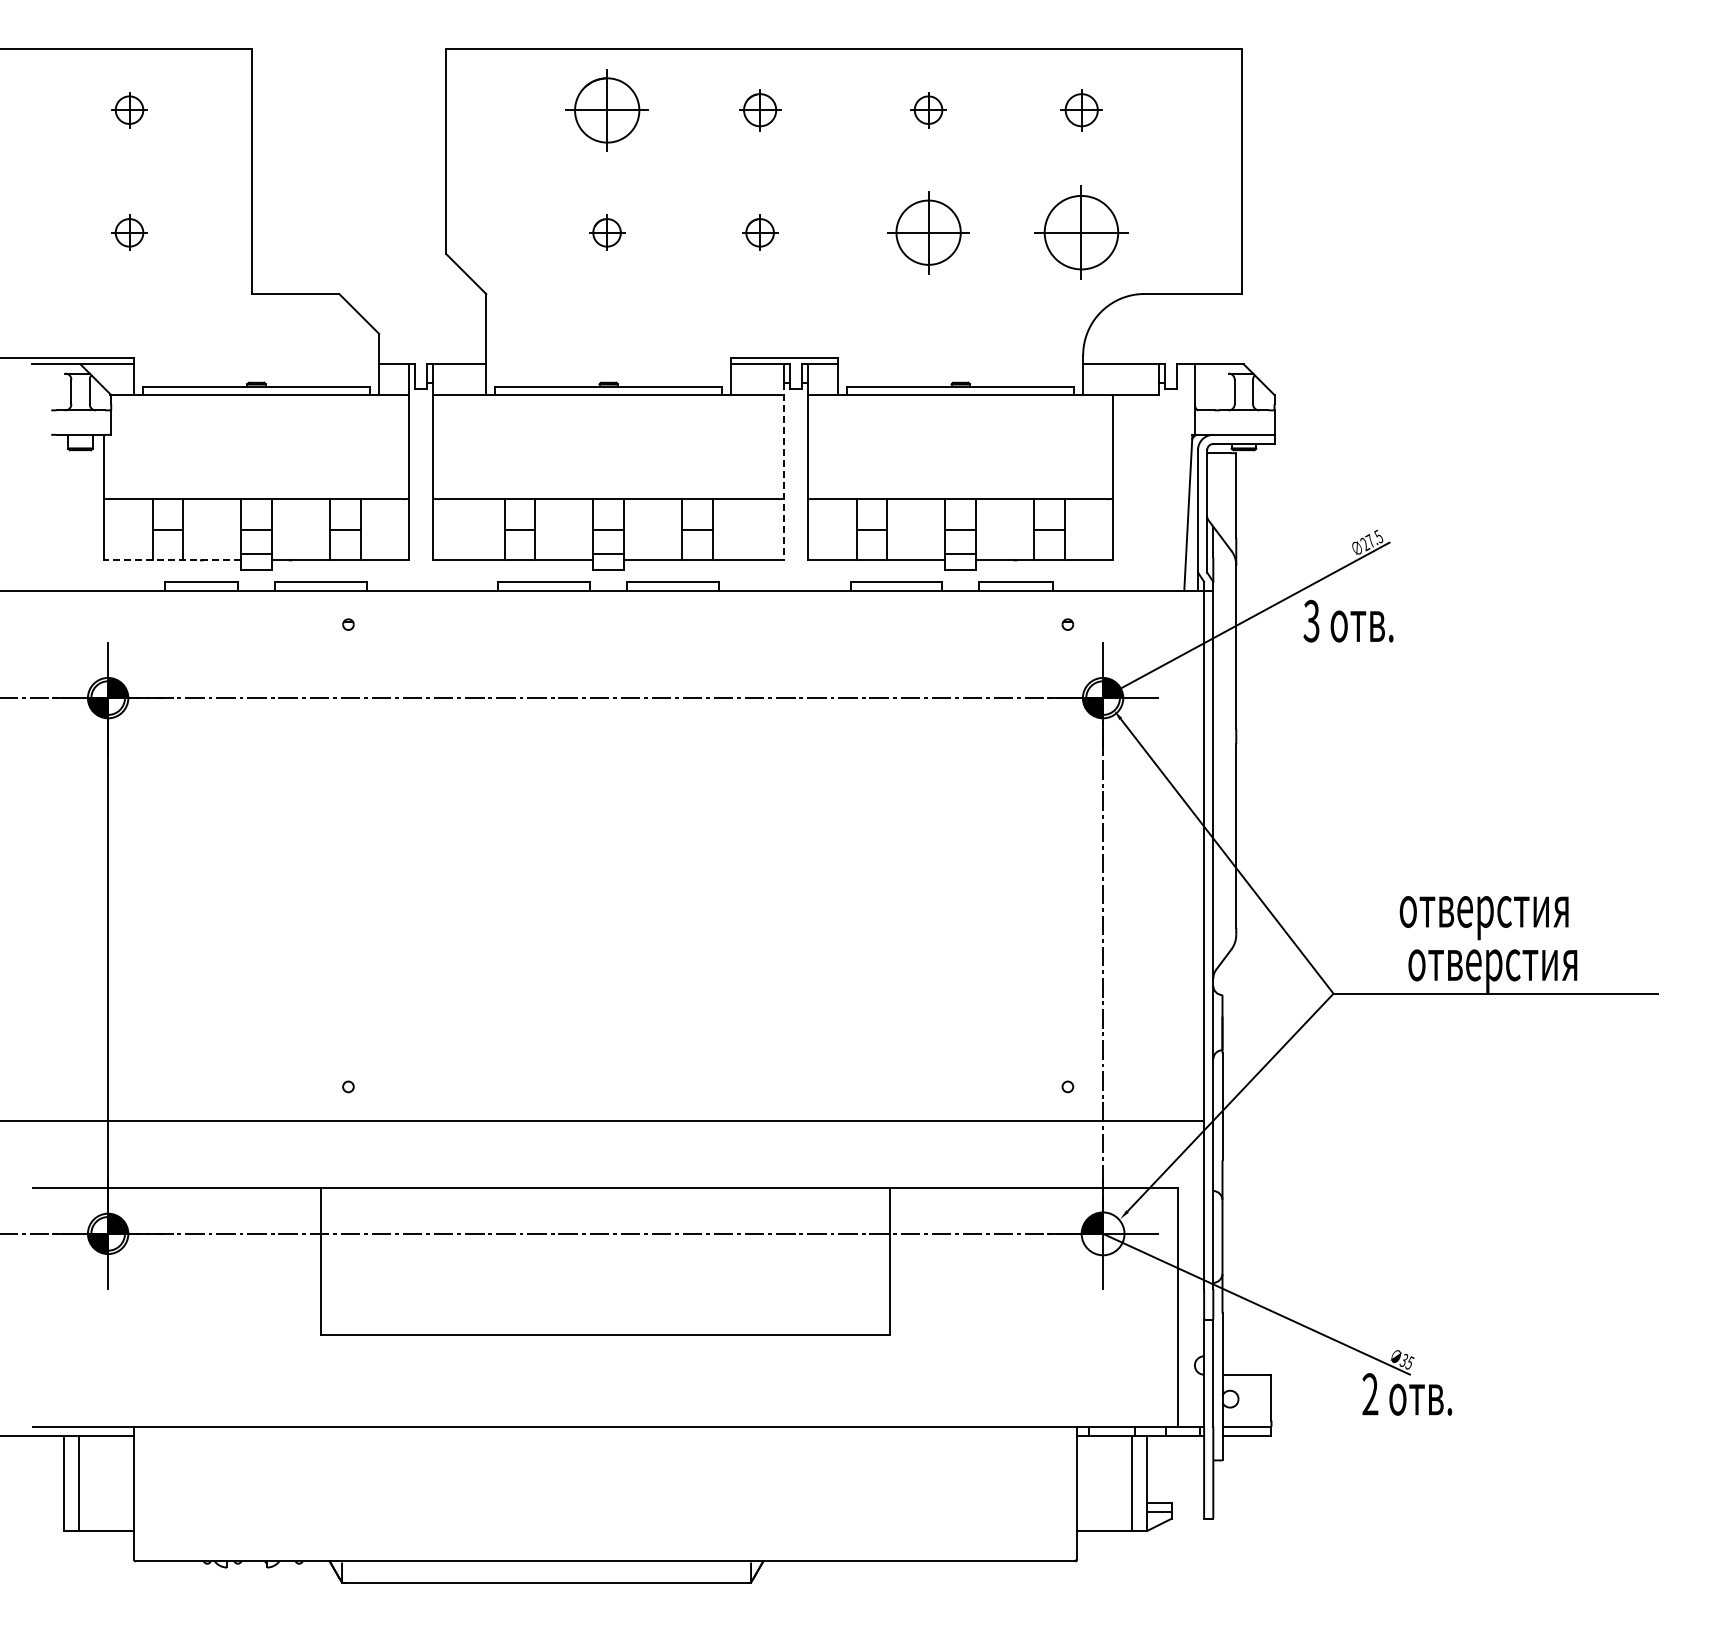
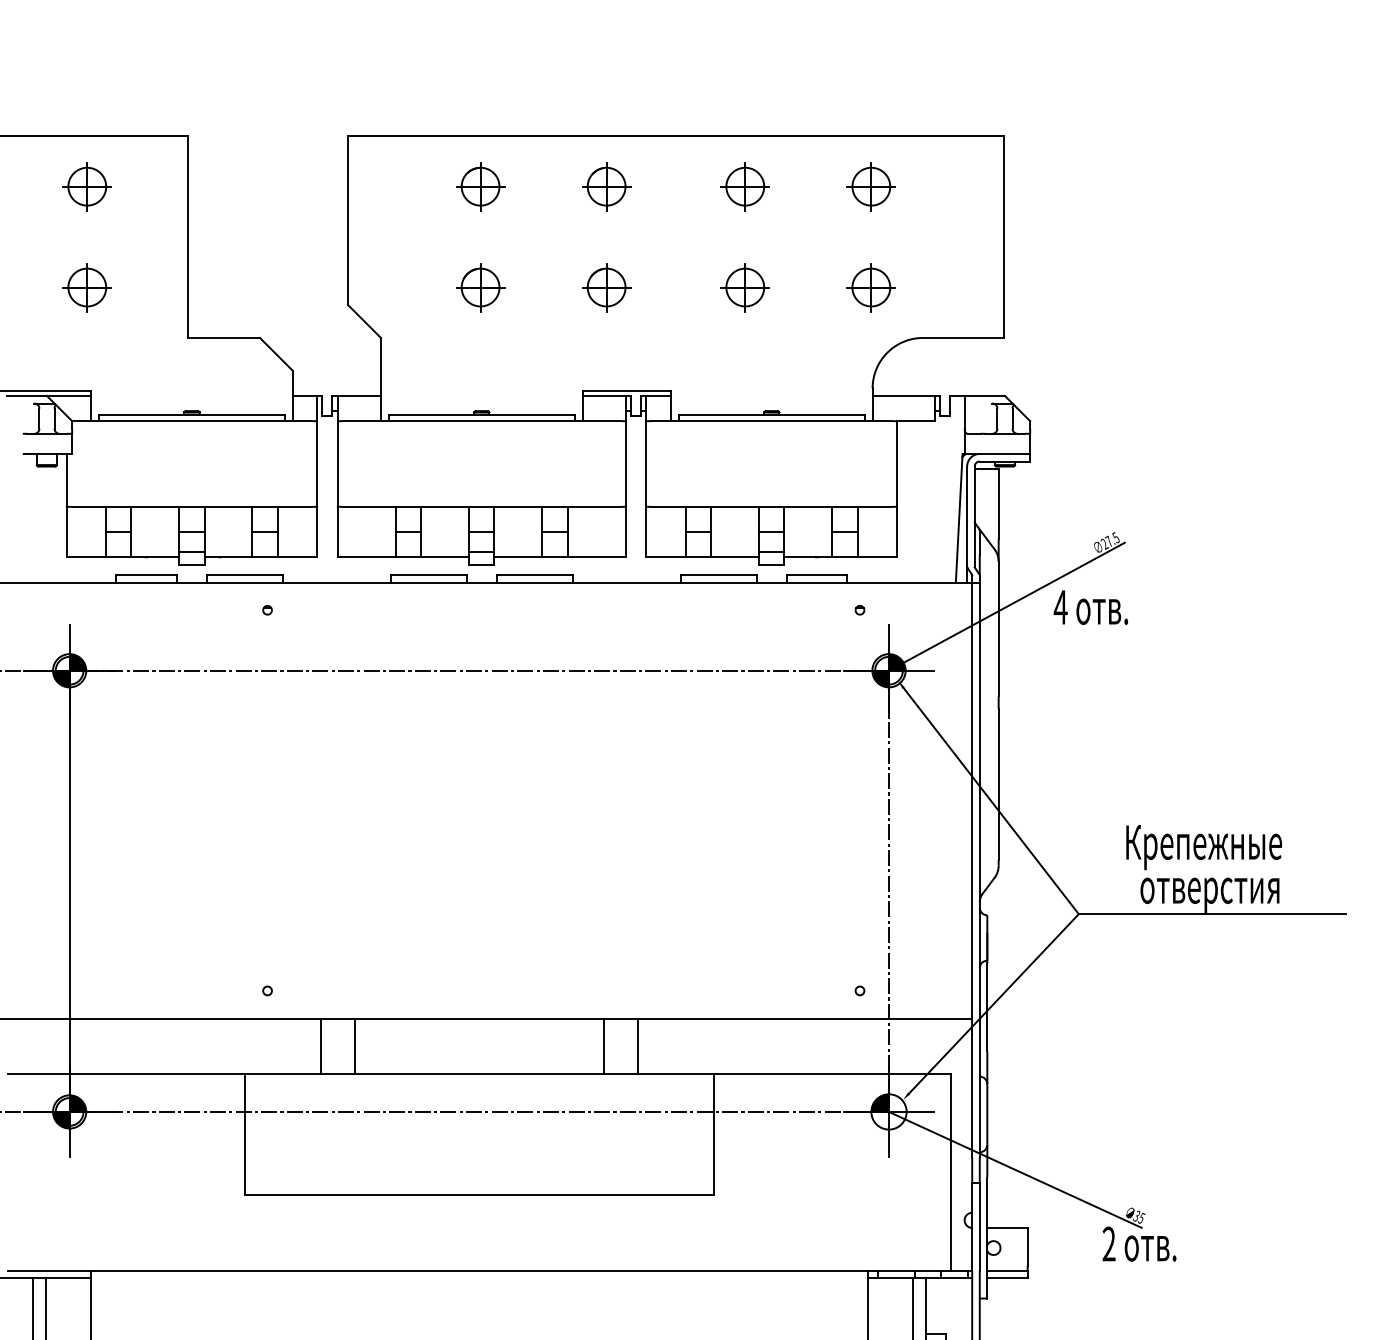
part: (129, 109) -> (87, 186), size x1.67
part: (606, 109) -> (480, 186), size x0.71
part: (759, 109) -> (606, 186), size x1.43
part: (928, 109) -> (745, 186), size x1.67
part: (1081, 109) -> (871, 186), size x1.43
part: (129, 232) -> (87, 287), size x1.67
part: (606, 232) -> (480, 287), size x1.67
part: (759, 232) -> (606, 287), size x1.67
part: (928, 232) -> (745, 287), size x0.71
part: (1081, 232) -> (871, 287), size x0.62
line: (783, 471) -> (625, 484), dashed -> solid
line: (172, 560) -> (122, 557), dashed -> solid
text: (1311, 620) -> (1060, 606), 3 -> 4
text: (1485, 912) -> (1203, 847), отверстия -> Крепежные
line: (412, 1153) -> (320, 1045), added
line: (454, 1153) -> (354, 1045), added
line: (757, 1153) -> (604, 1045), added
line: (798, 1153) -> (638, 1045), added

